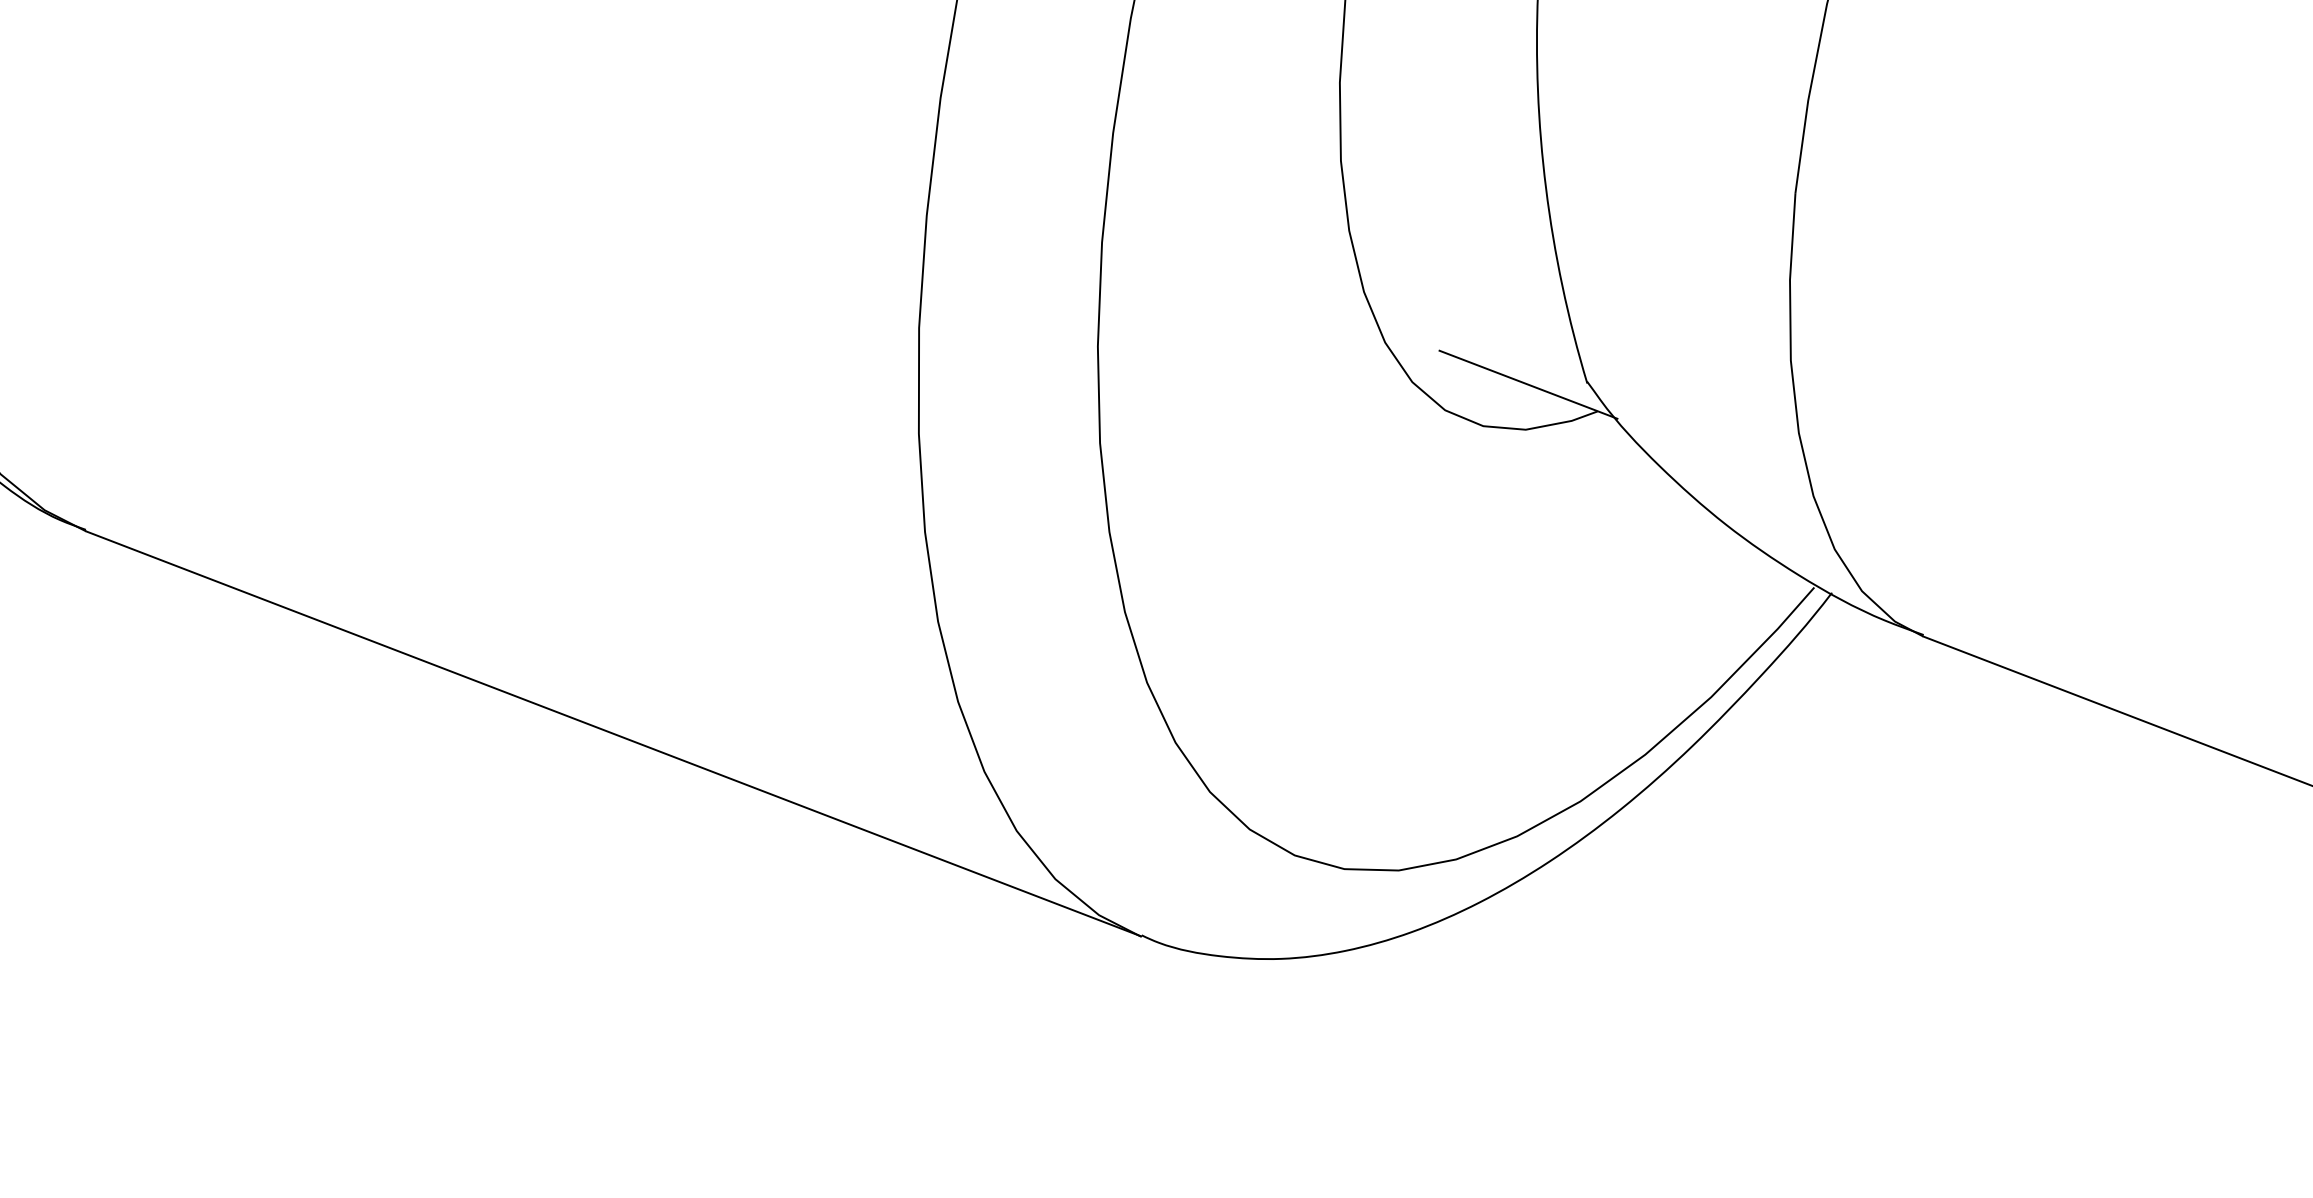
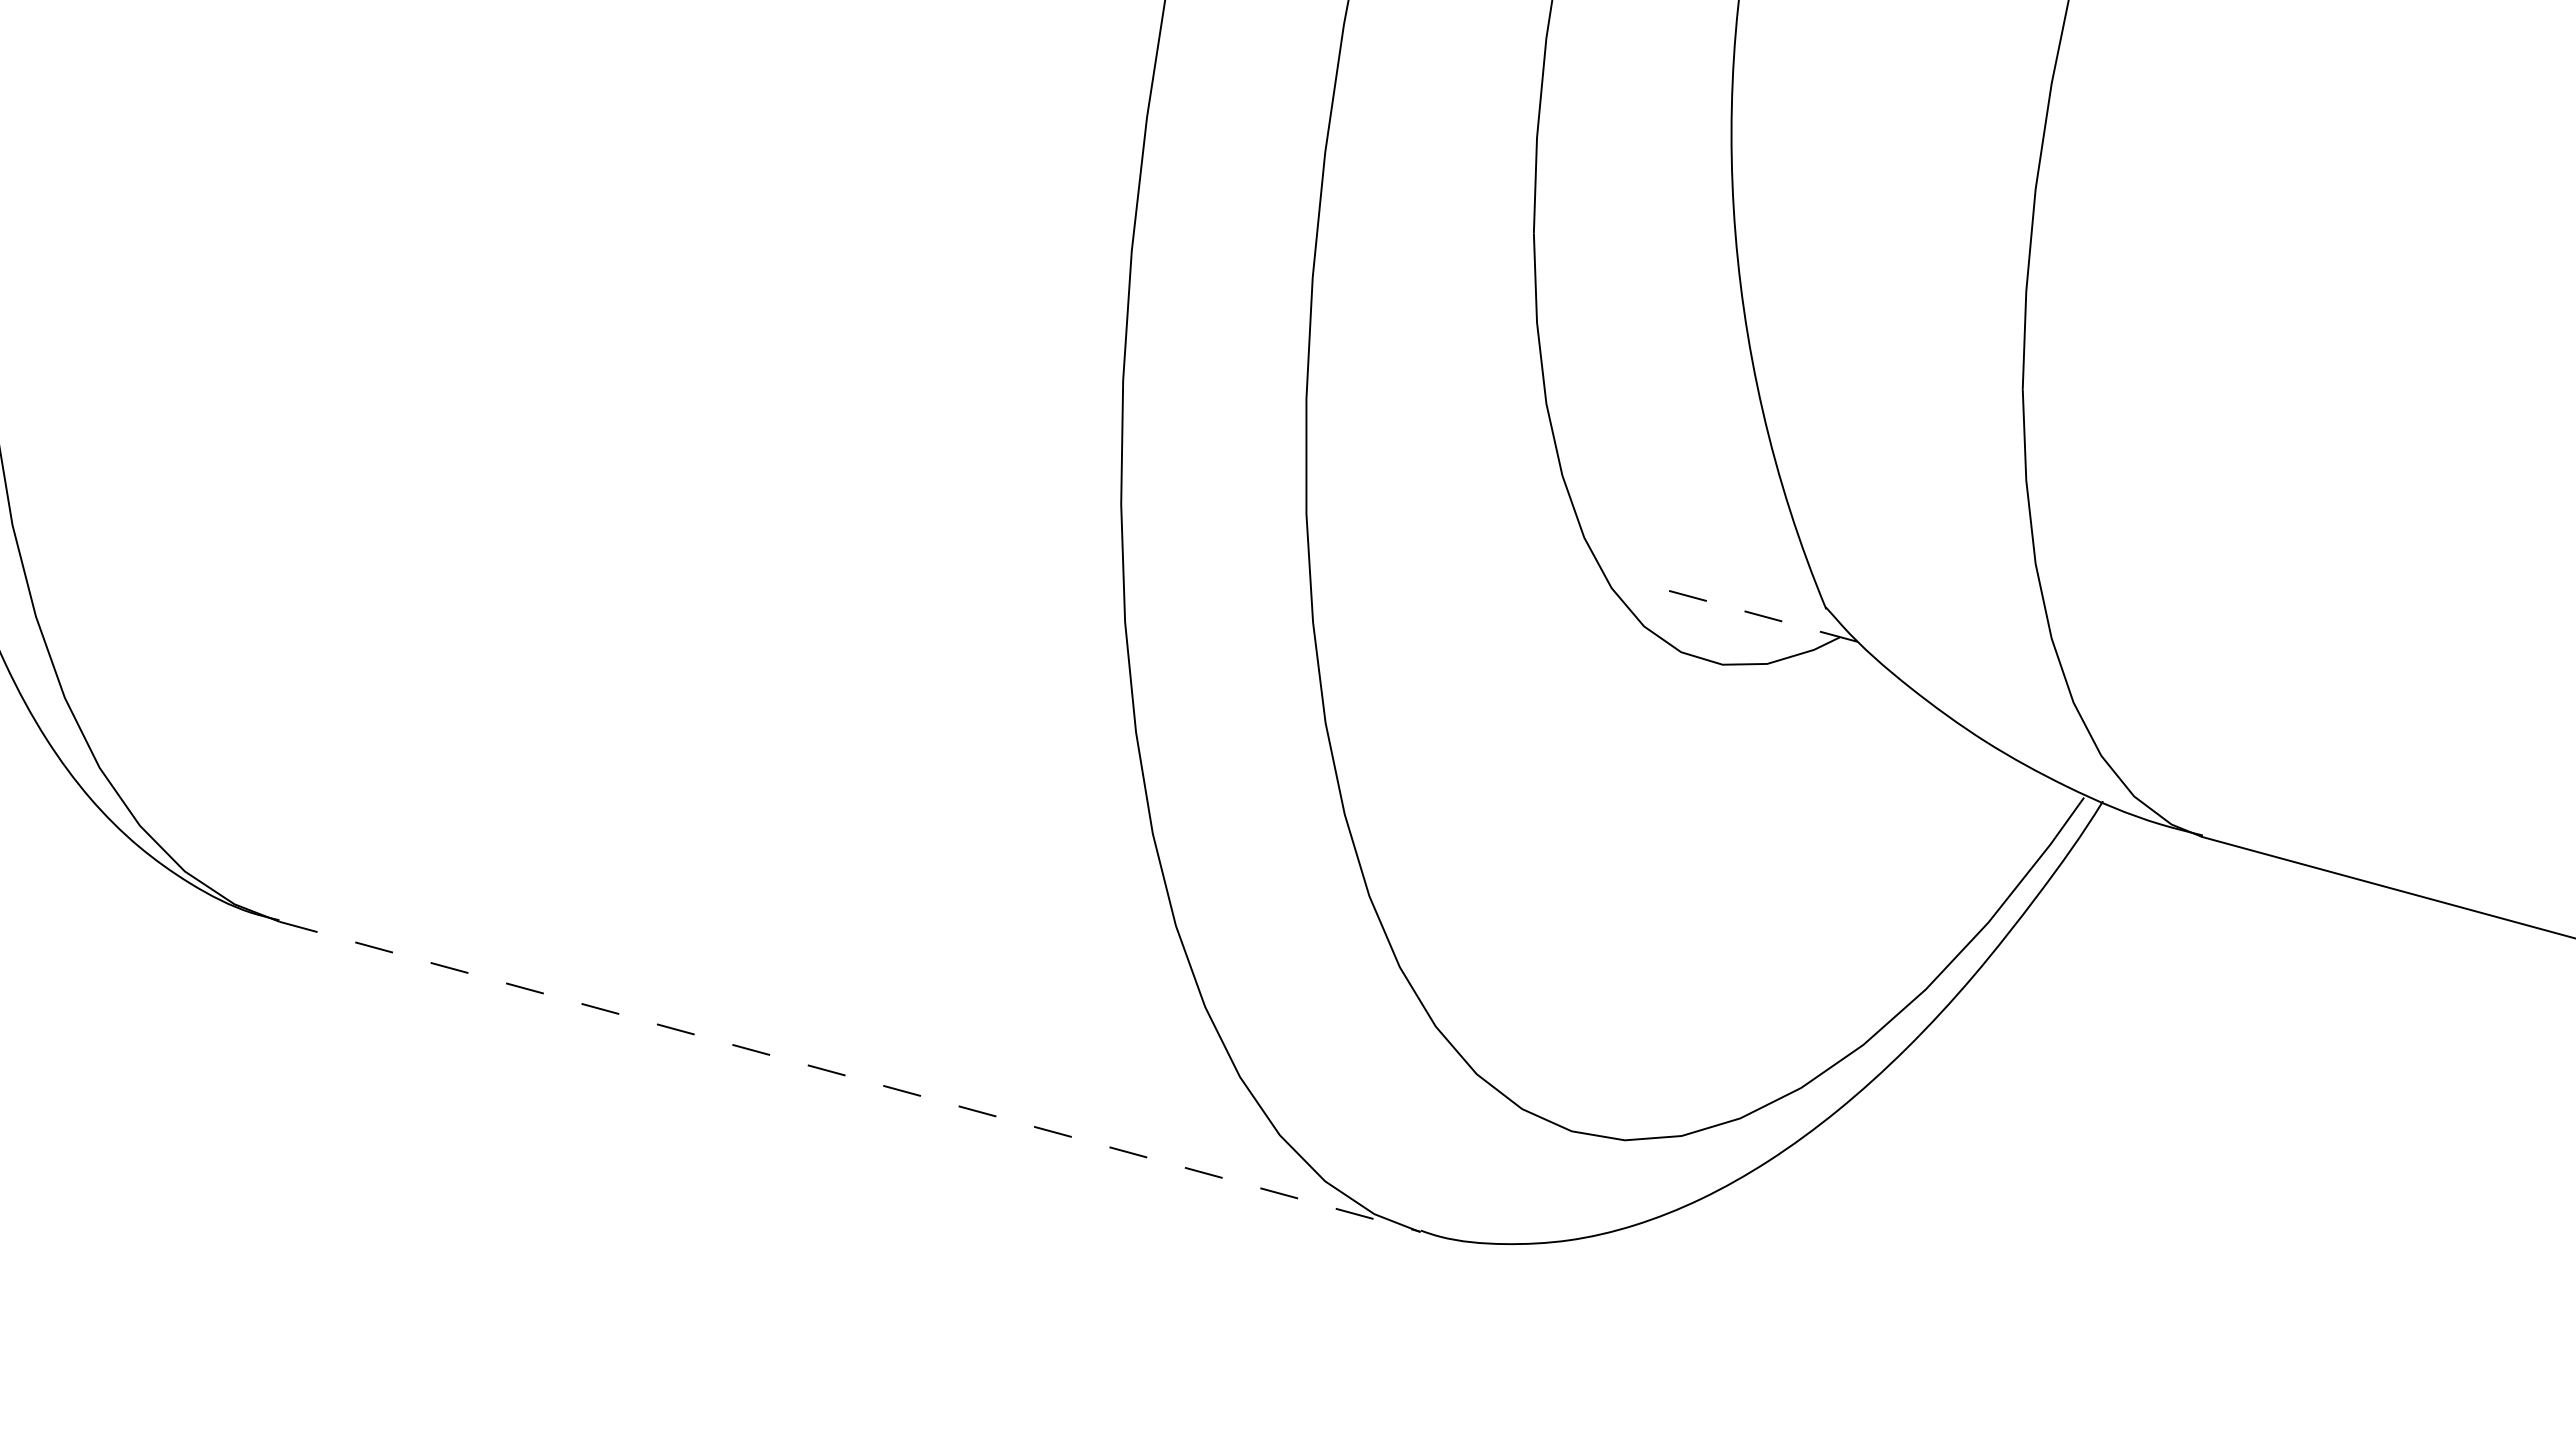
line: (1528, 384) -> (1765, 616), solid -> dashed
line: (613, 733) -> (850, 1076), solid -> dashed

